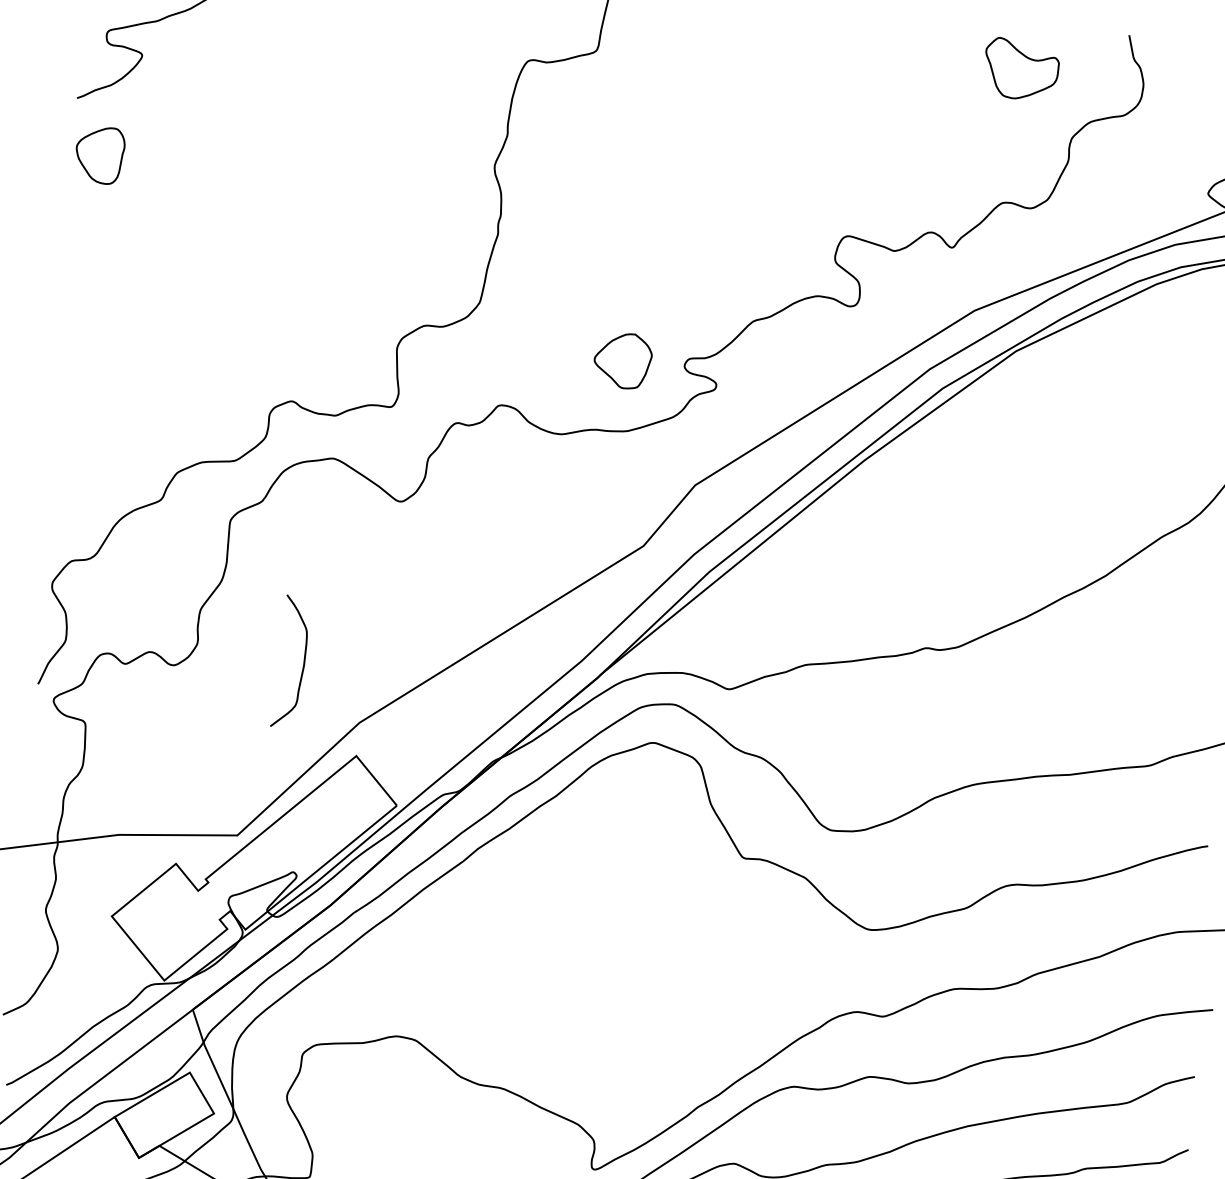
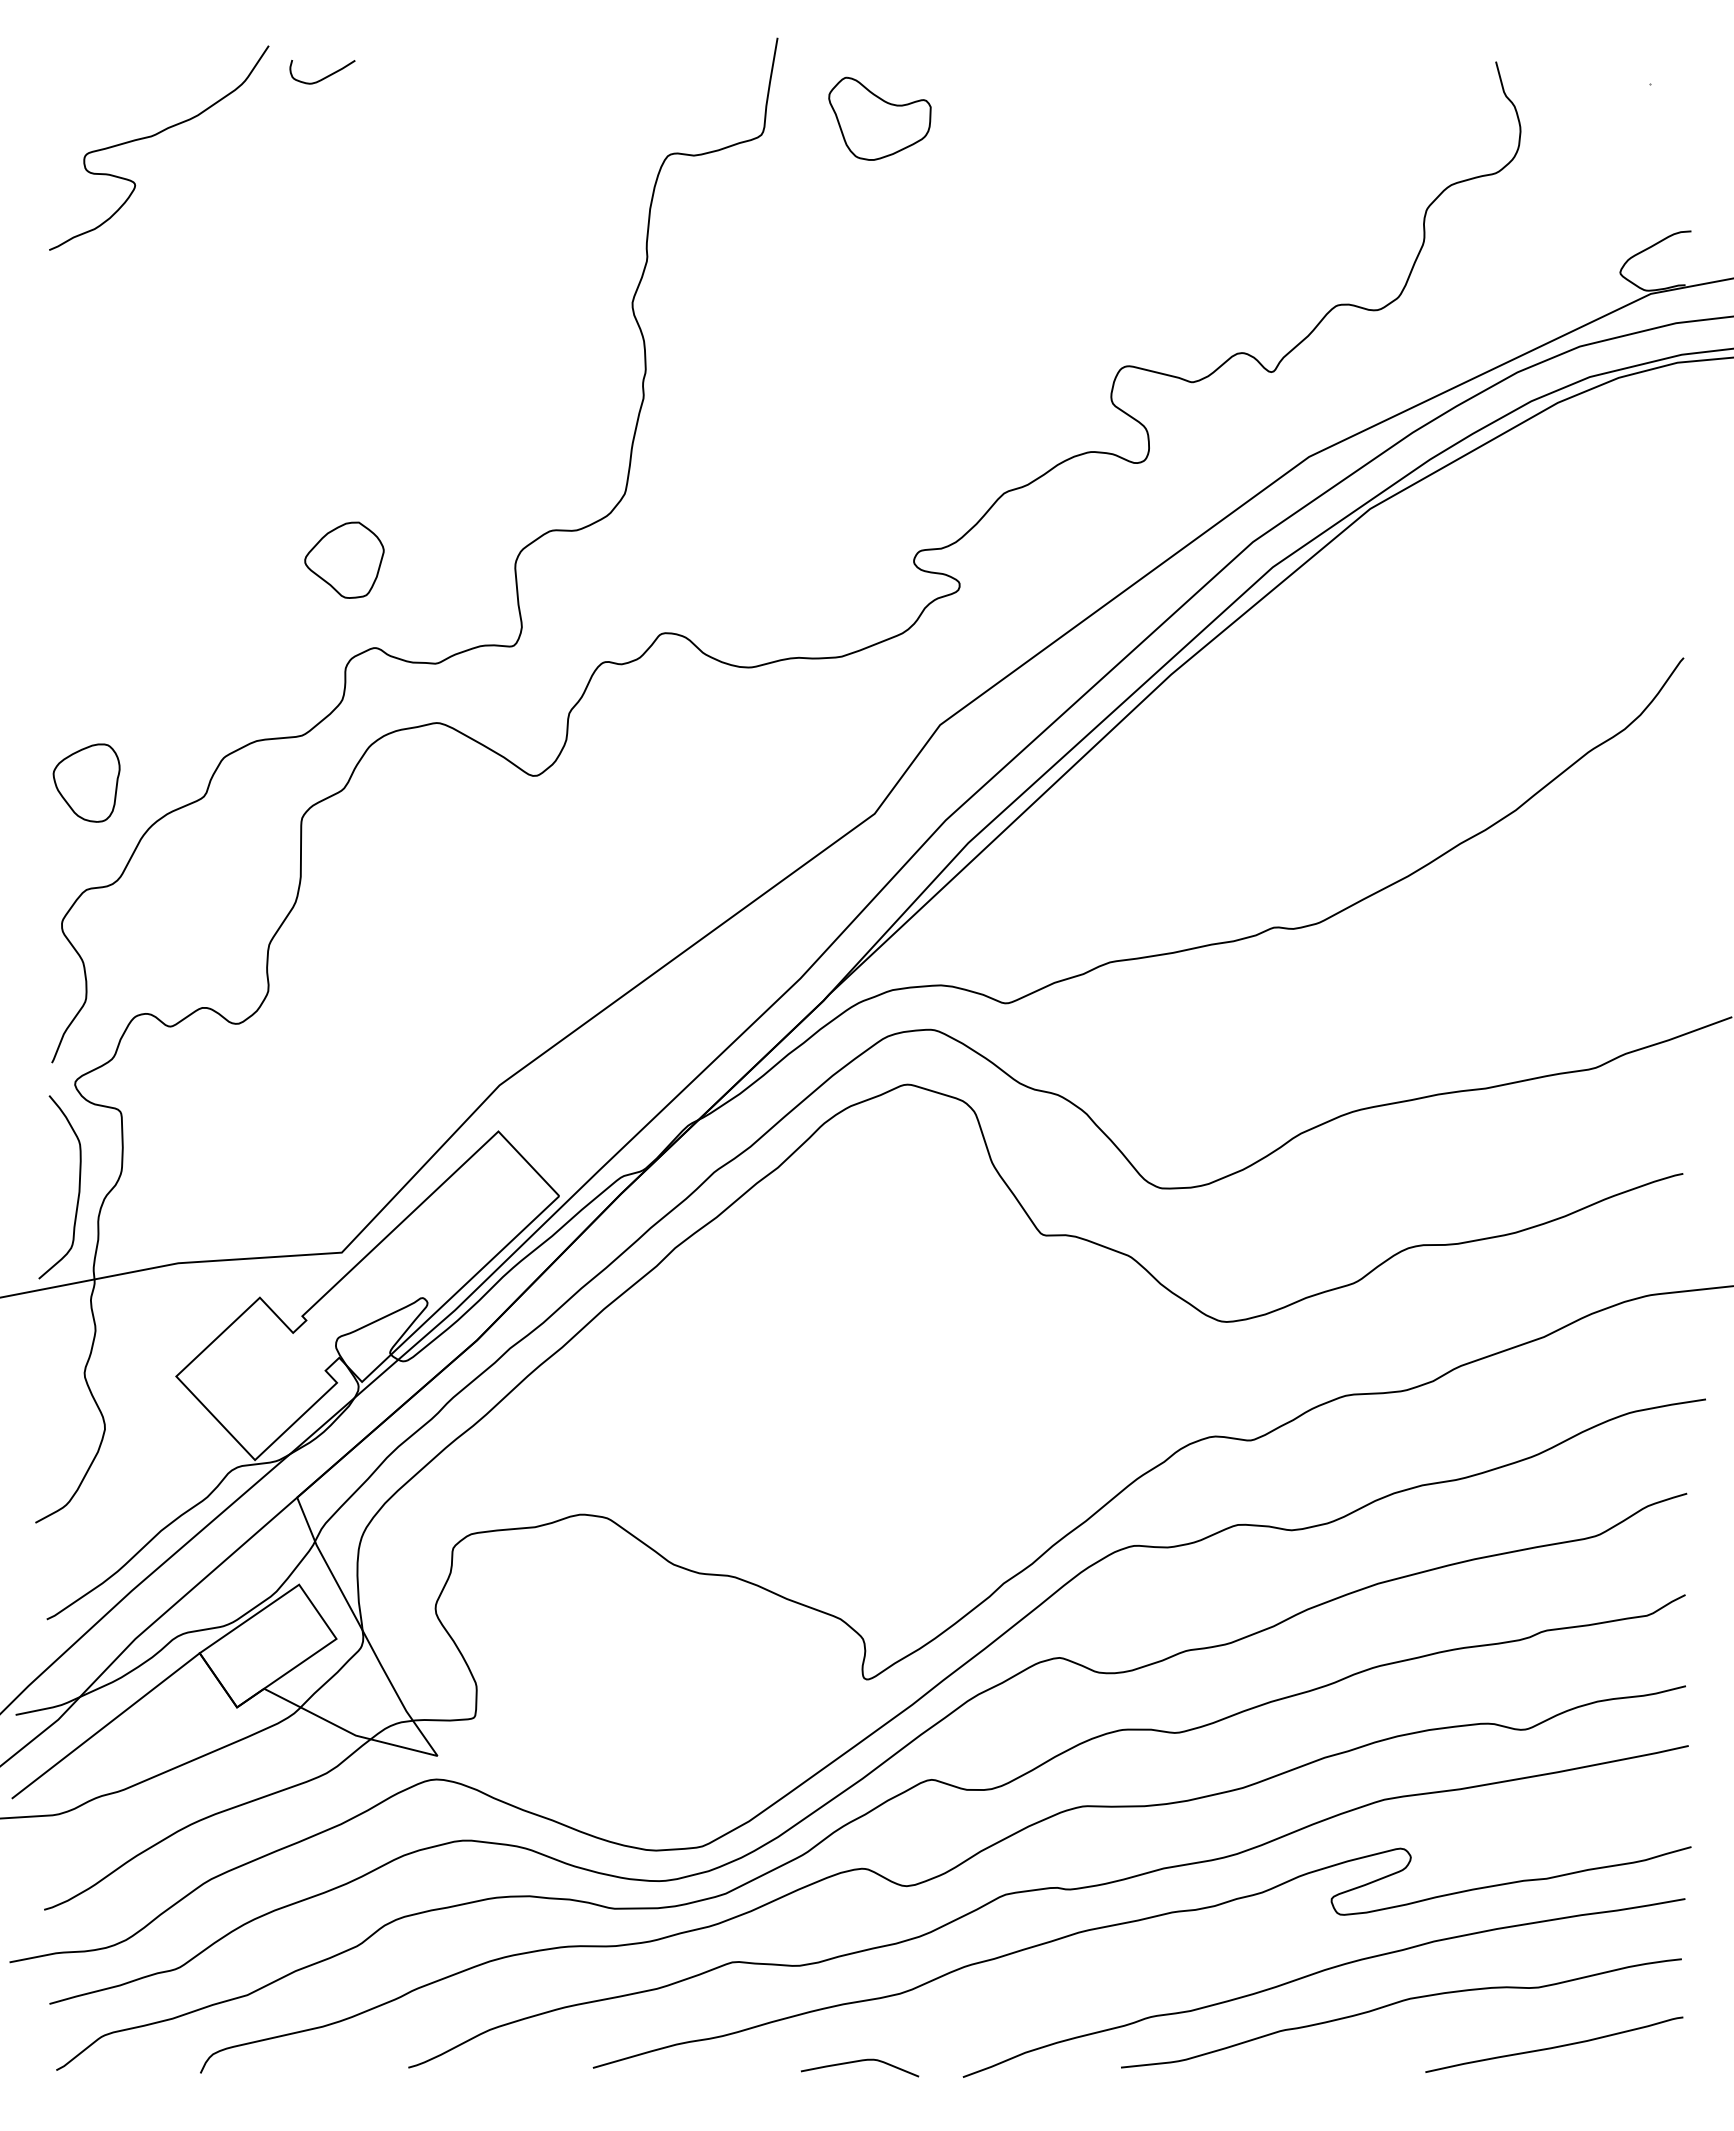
part: (1021, 68) -> (879, 118), moved
part: (100, 155) -> (86, 782), moved
part: (623, 360) -> (344, 559), moved
curve: (303, 662) -> (78, 1187), moved

